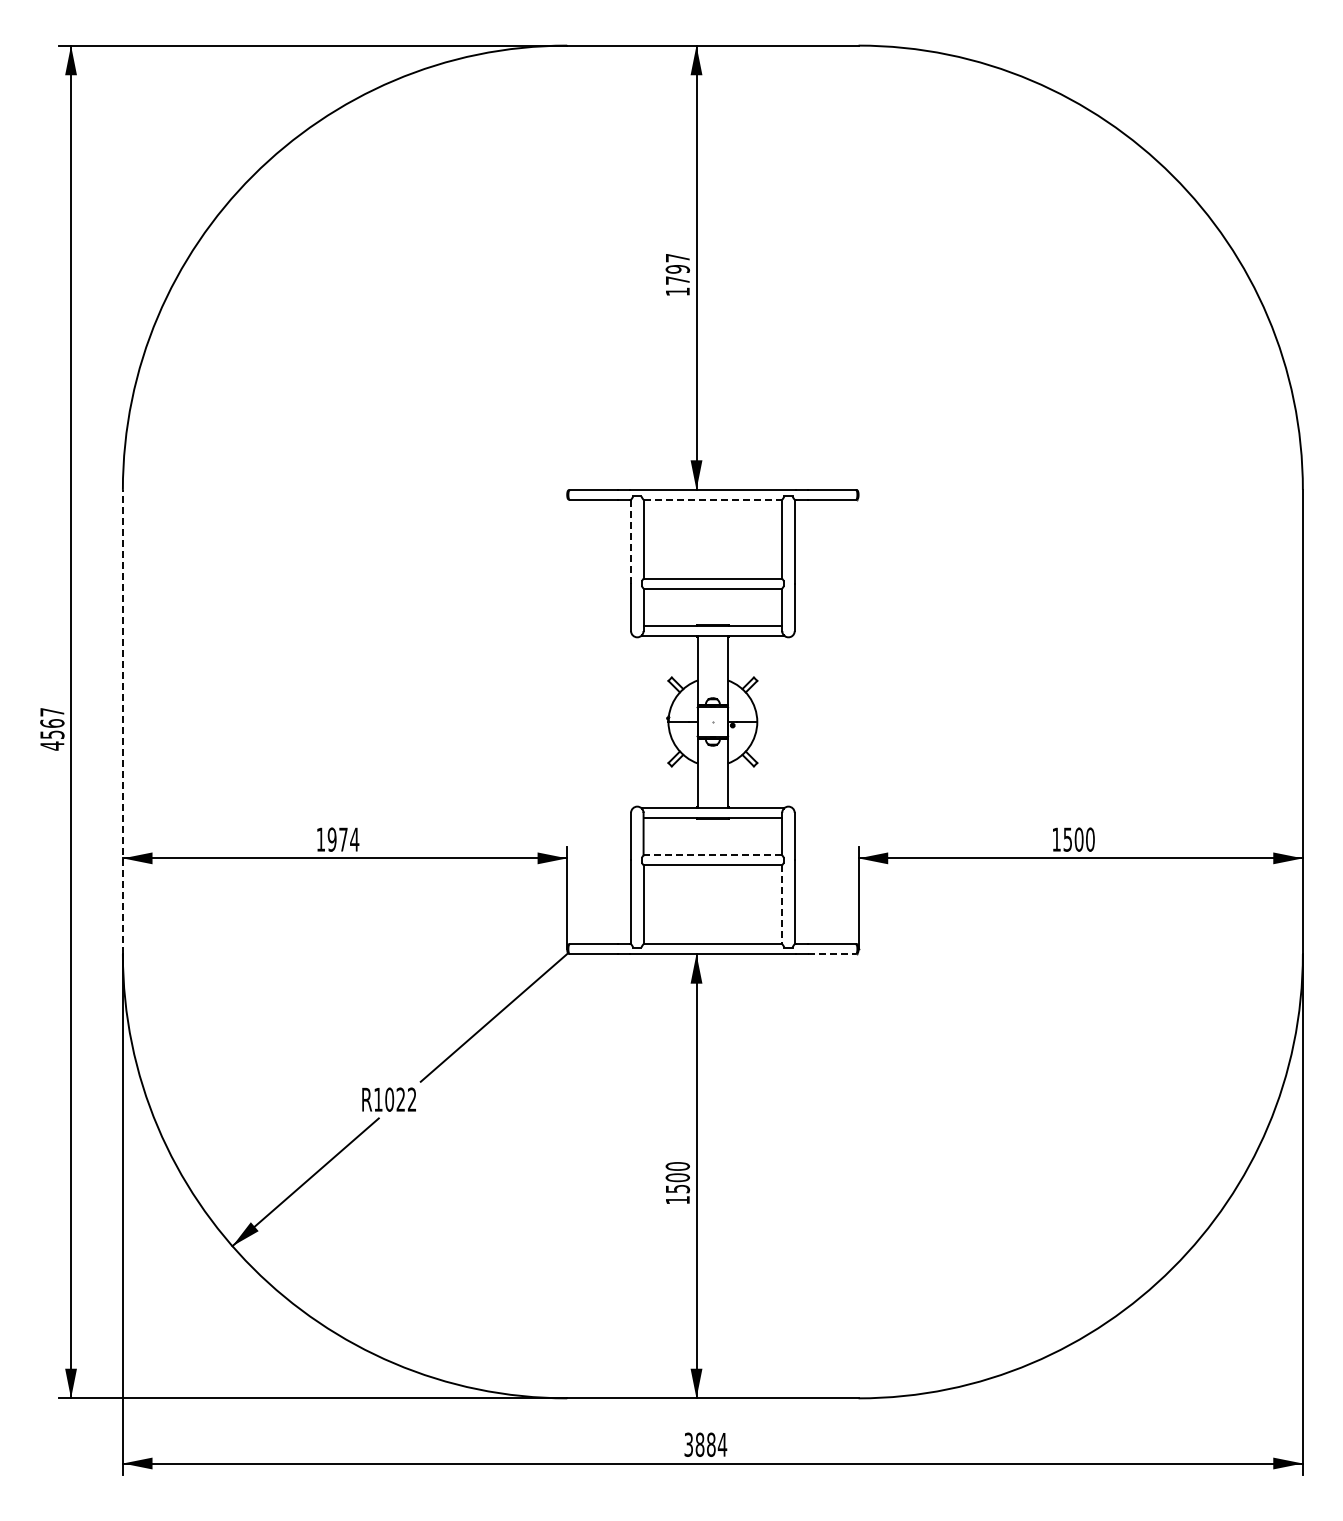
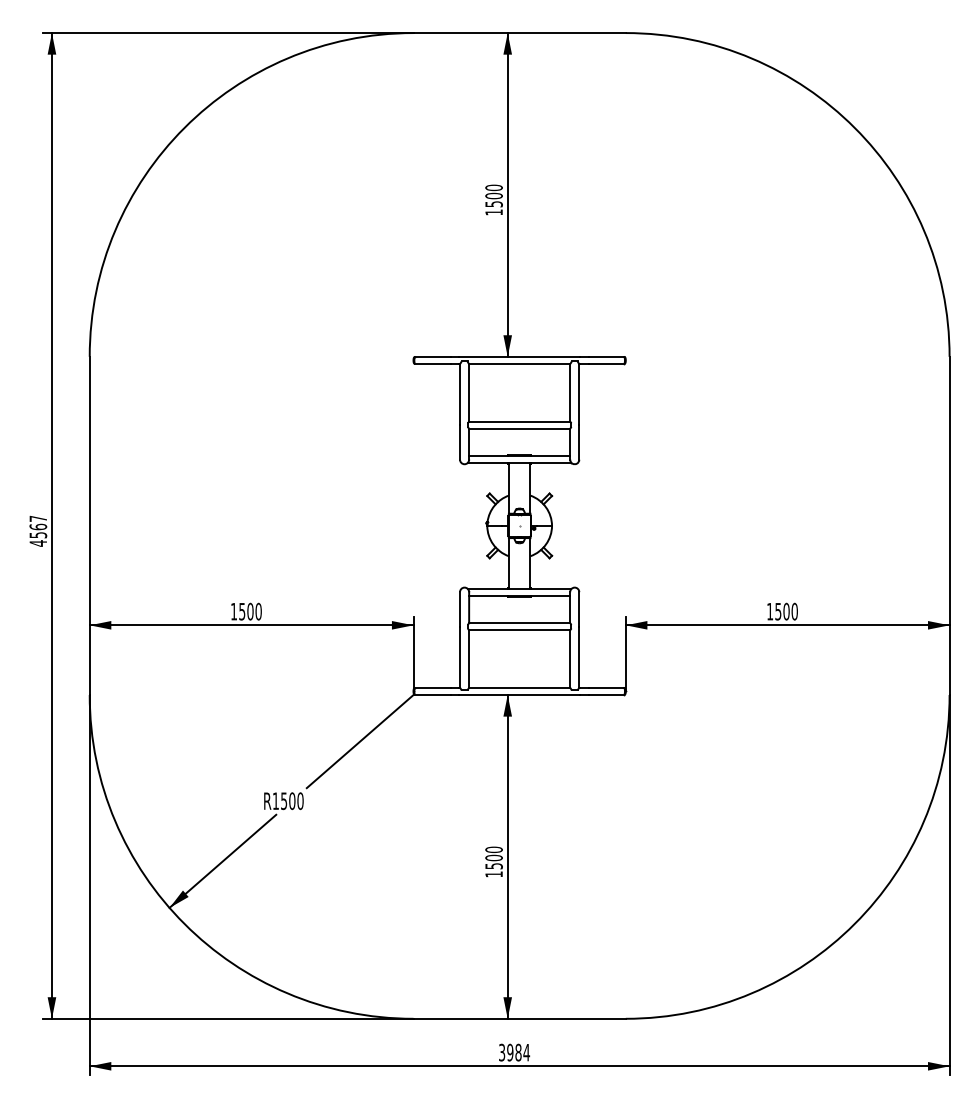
text: (677, 268) -> (493, 195), 1797 -> 1500
line: (713, 499) -> (520, 363), dashed -> solid
line: (631, 541) -> (460, 394), dashed -> solid
line: (122, 721) -> (89, 525), dashed -> solid
text: (343, 839) -> (250, 611), 1974 -> 1500
line: (712, 855) -> (519, 623), dashed -> solid
line: (782, 905) -> (570, 659), dashed -> solid
line: (832, 954) -> (606, 695), dashed -> solid
text: (400, 1099) -> (292, 801), R1022 -> R1500
text: (699, 1444) -> (509, 1052), 3884 -> 3984

